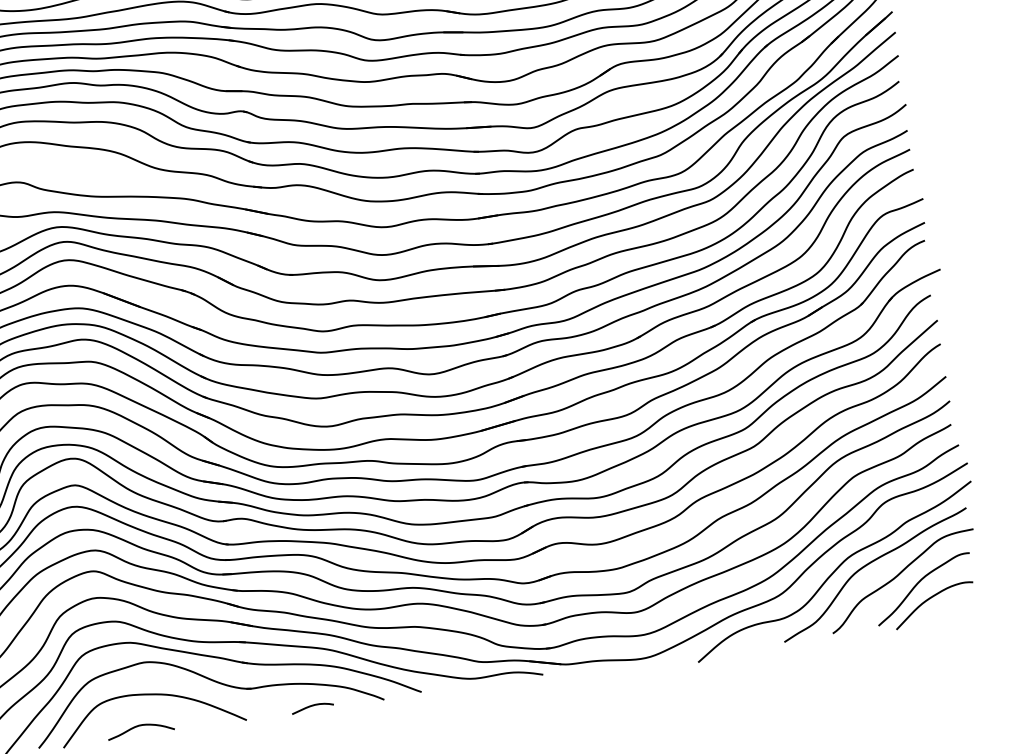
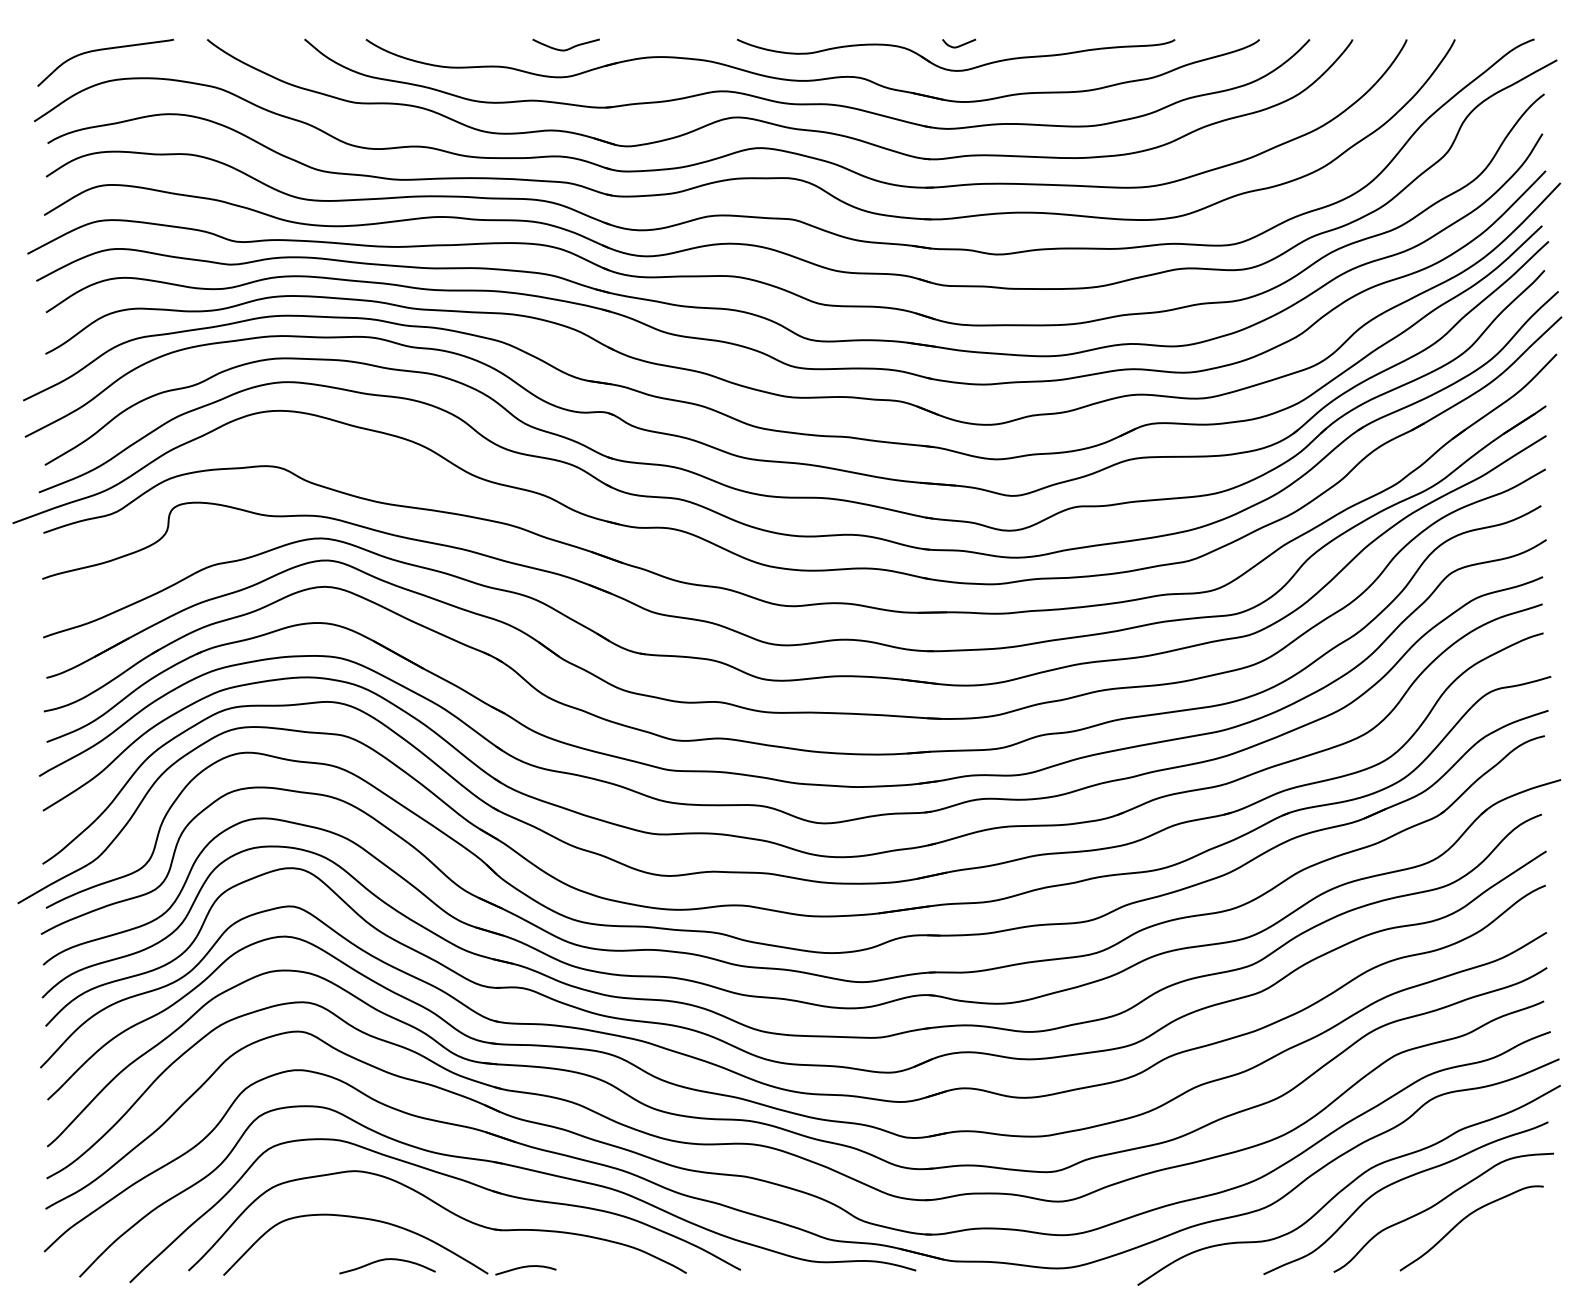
curve: (930, 599) -> (1478, 1243), removed
curve: (312, 706) -> (525, 1267), moved
curve: (140, 726) -> (387, 1260), moved

